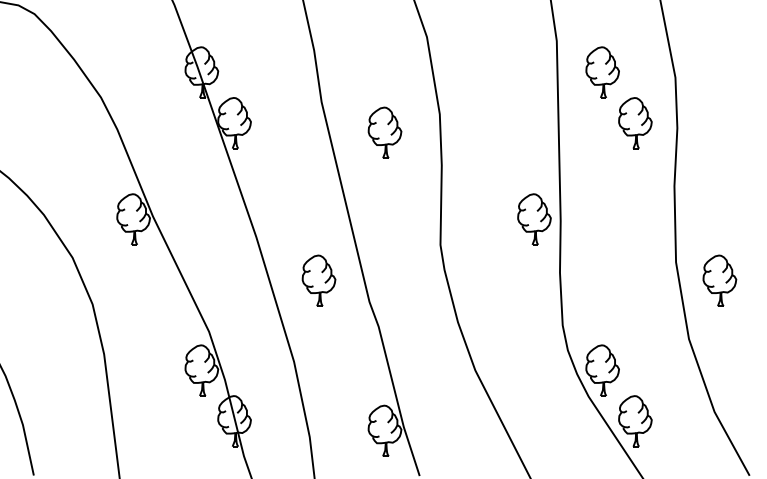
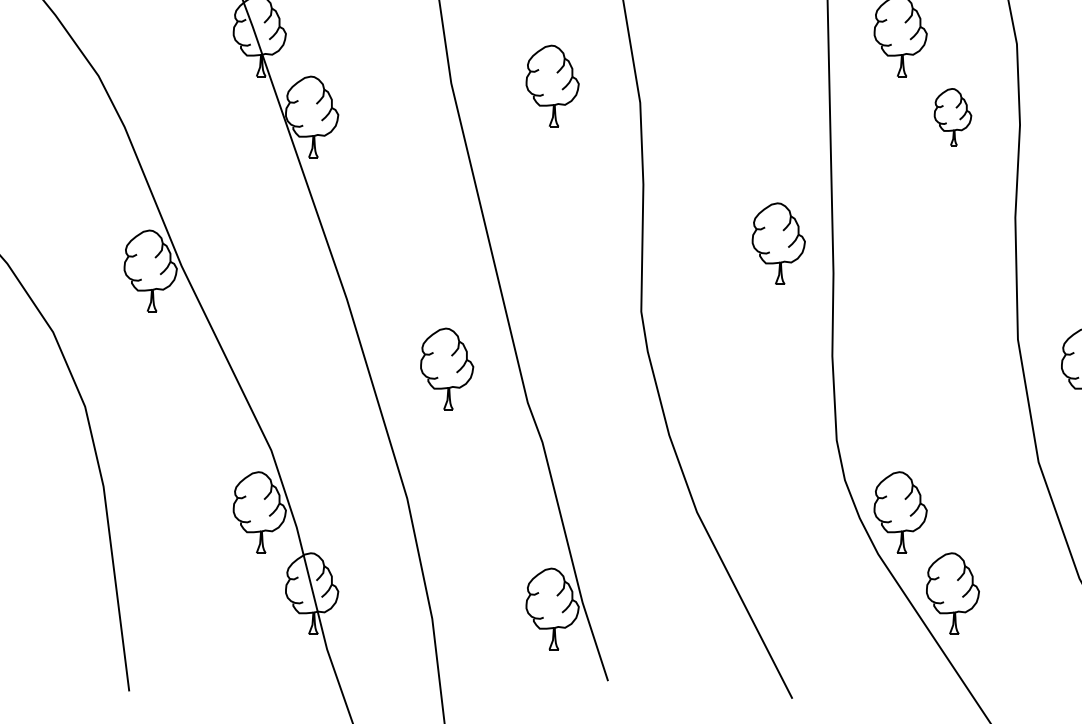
part: (635, 123) -> (953, 117), size x0.7
part: (384, 132) -> (551, 85), moved
part: (534, 219) -> (778, 243), moved

